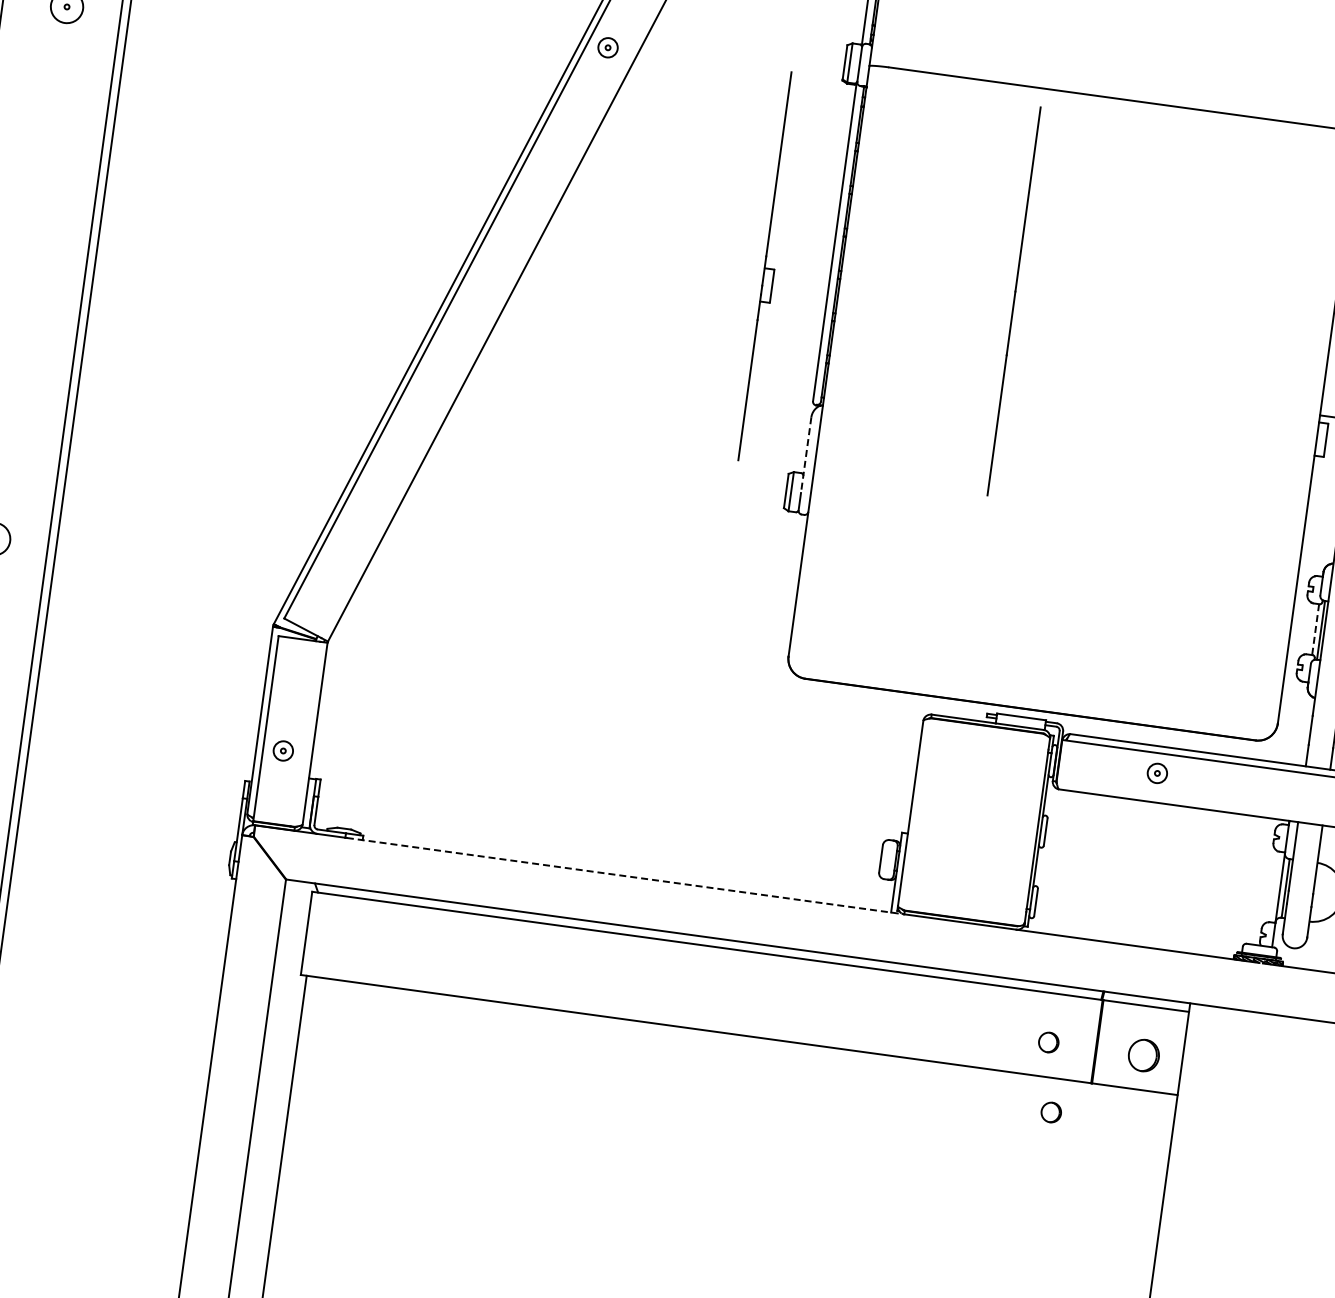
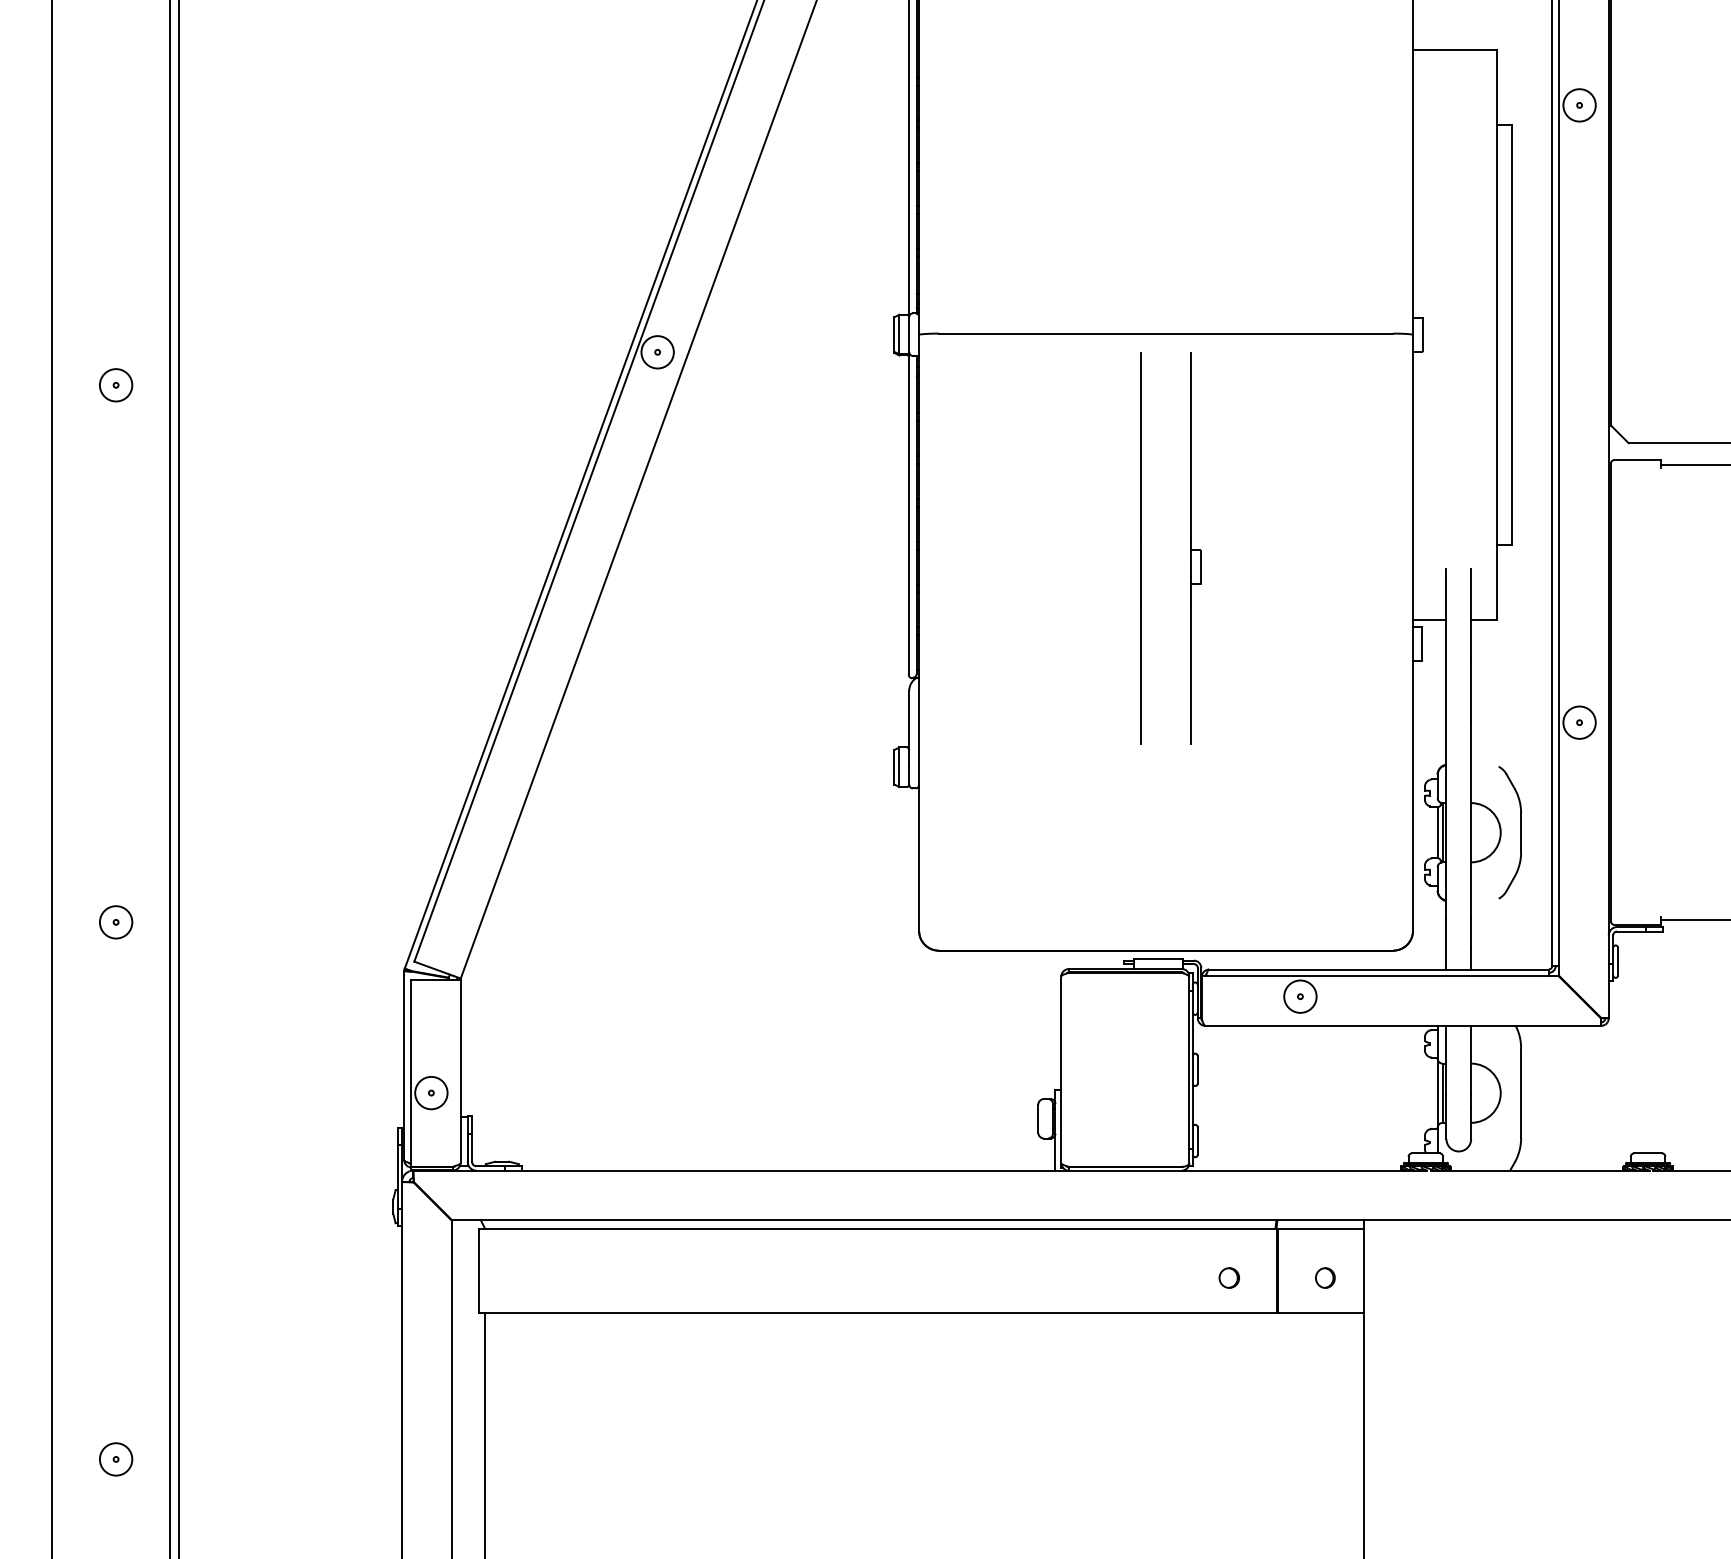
circle: (607, 47) -> (657, 352), size x1.67
part: (769, 266) -> (1195, 548), moved
line: (1013, 301) -> (1140, 548), moved
line: (806, 455) -> (909, 729), dashed -> solid
line: (1315, 629) -> (1437, 832), dashed -> solid
circle: (283, 750) -> (431, 1092), size x1.67
circle: (1157, 773) -> (1300, 996), size x1.67
line: (625, 876) -> (787, 1170), dashed -> solid
part: (1144, 1055) -> (1325, 1277), size x0.62
part: (1050, 1111) -> (1240, 1346), removed

